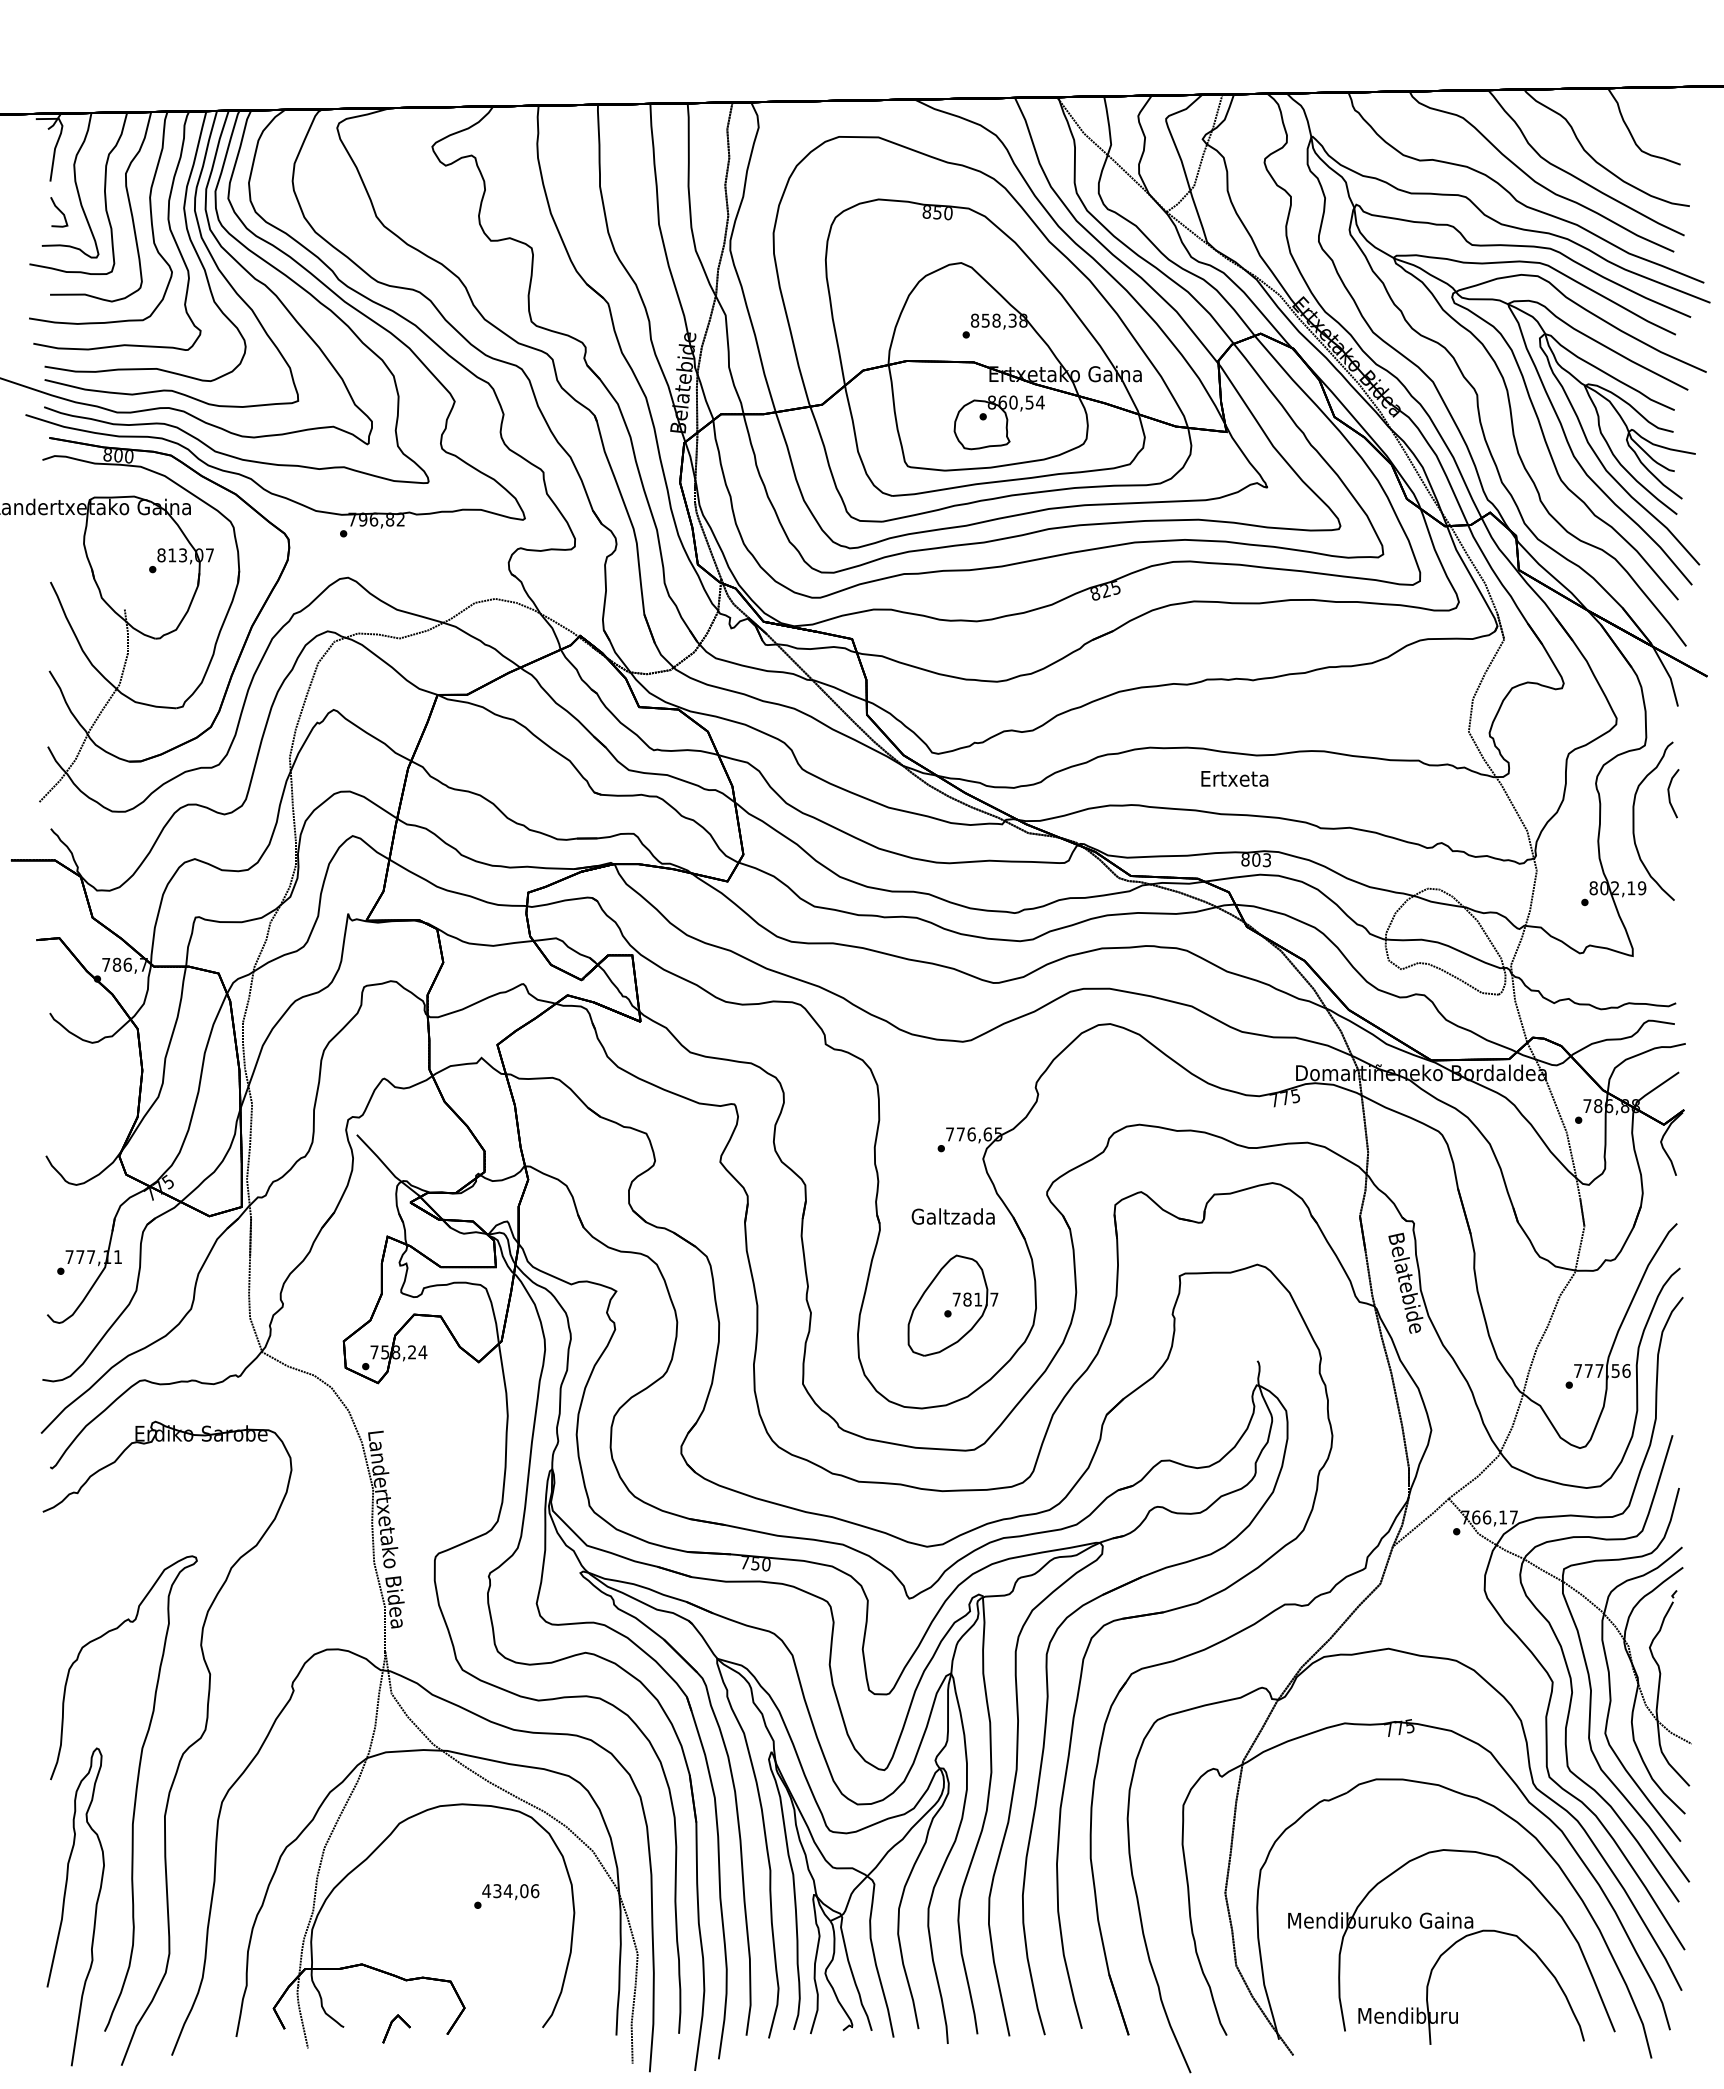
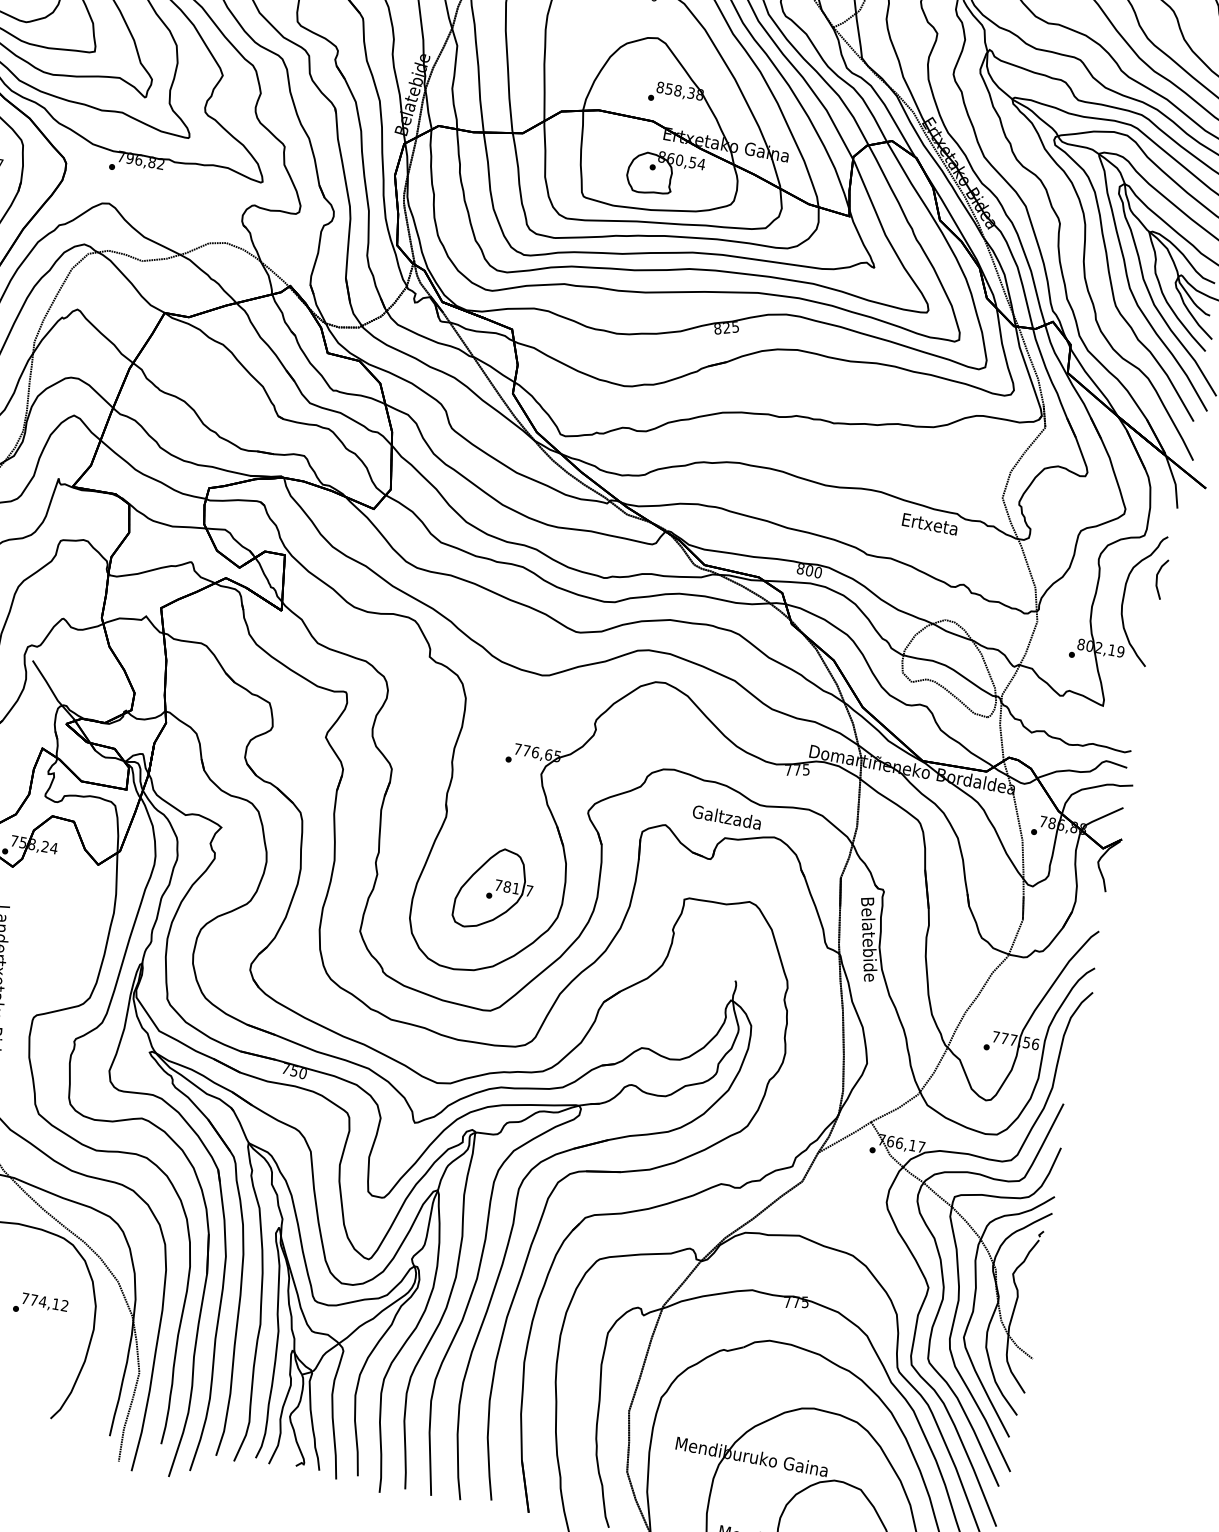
text: (1234, 778) -> (929, 524), moved
text: (1266, 860) -> (817, 572), 803 -> 800
text: (952, 1216) -> (726, 817), moved
text: (510, 1891) -> (44, 1302), 434,06 -> 774,12

